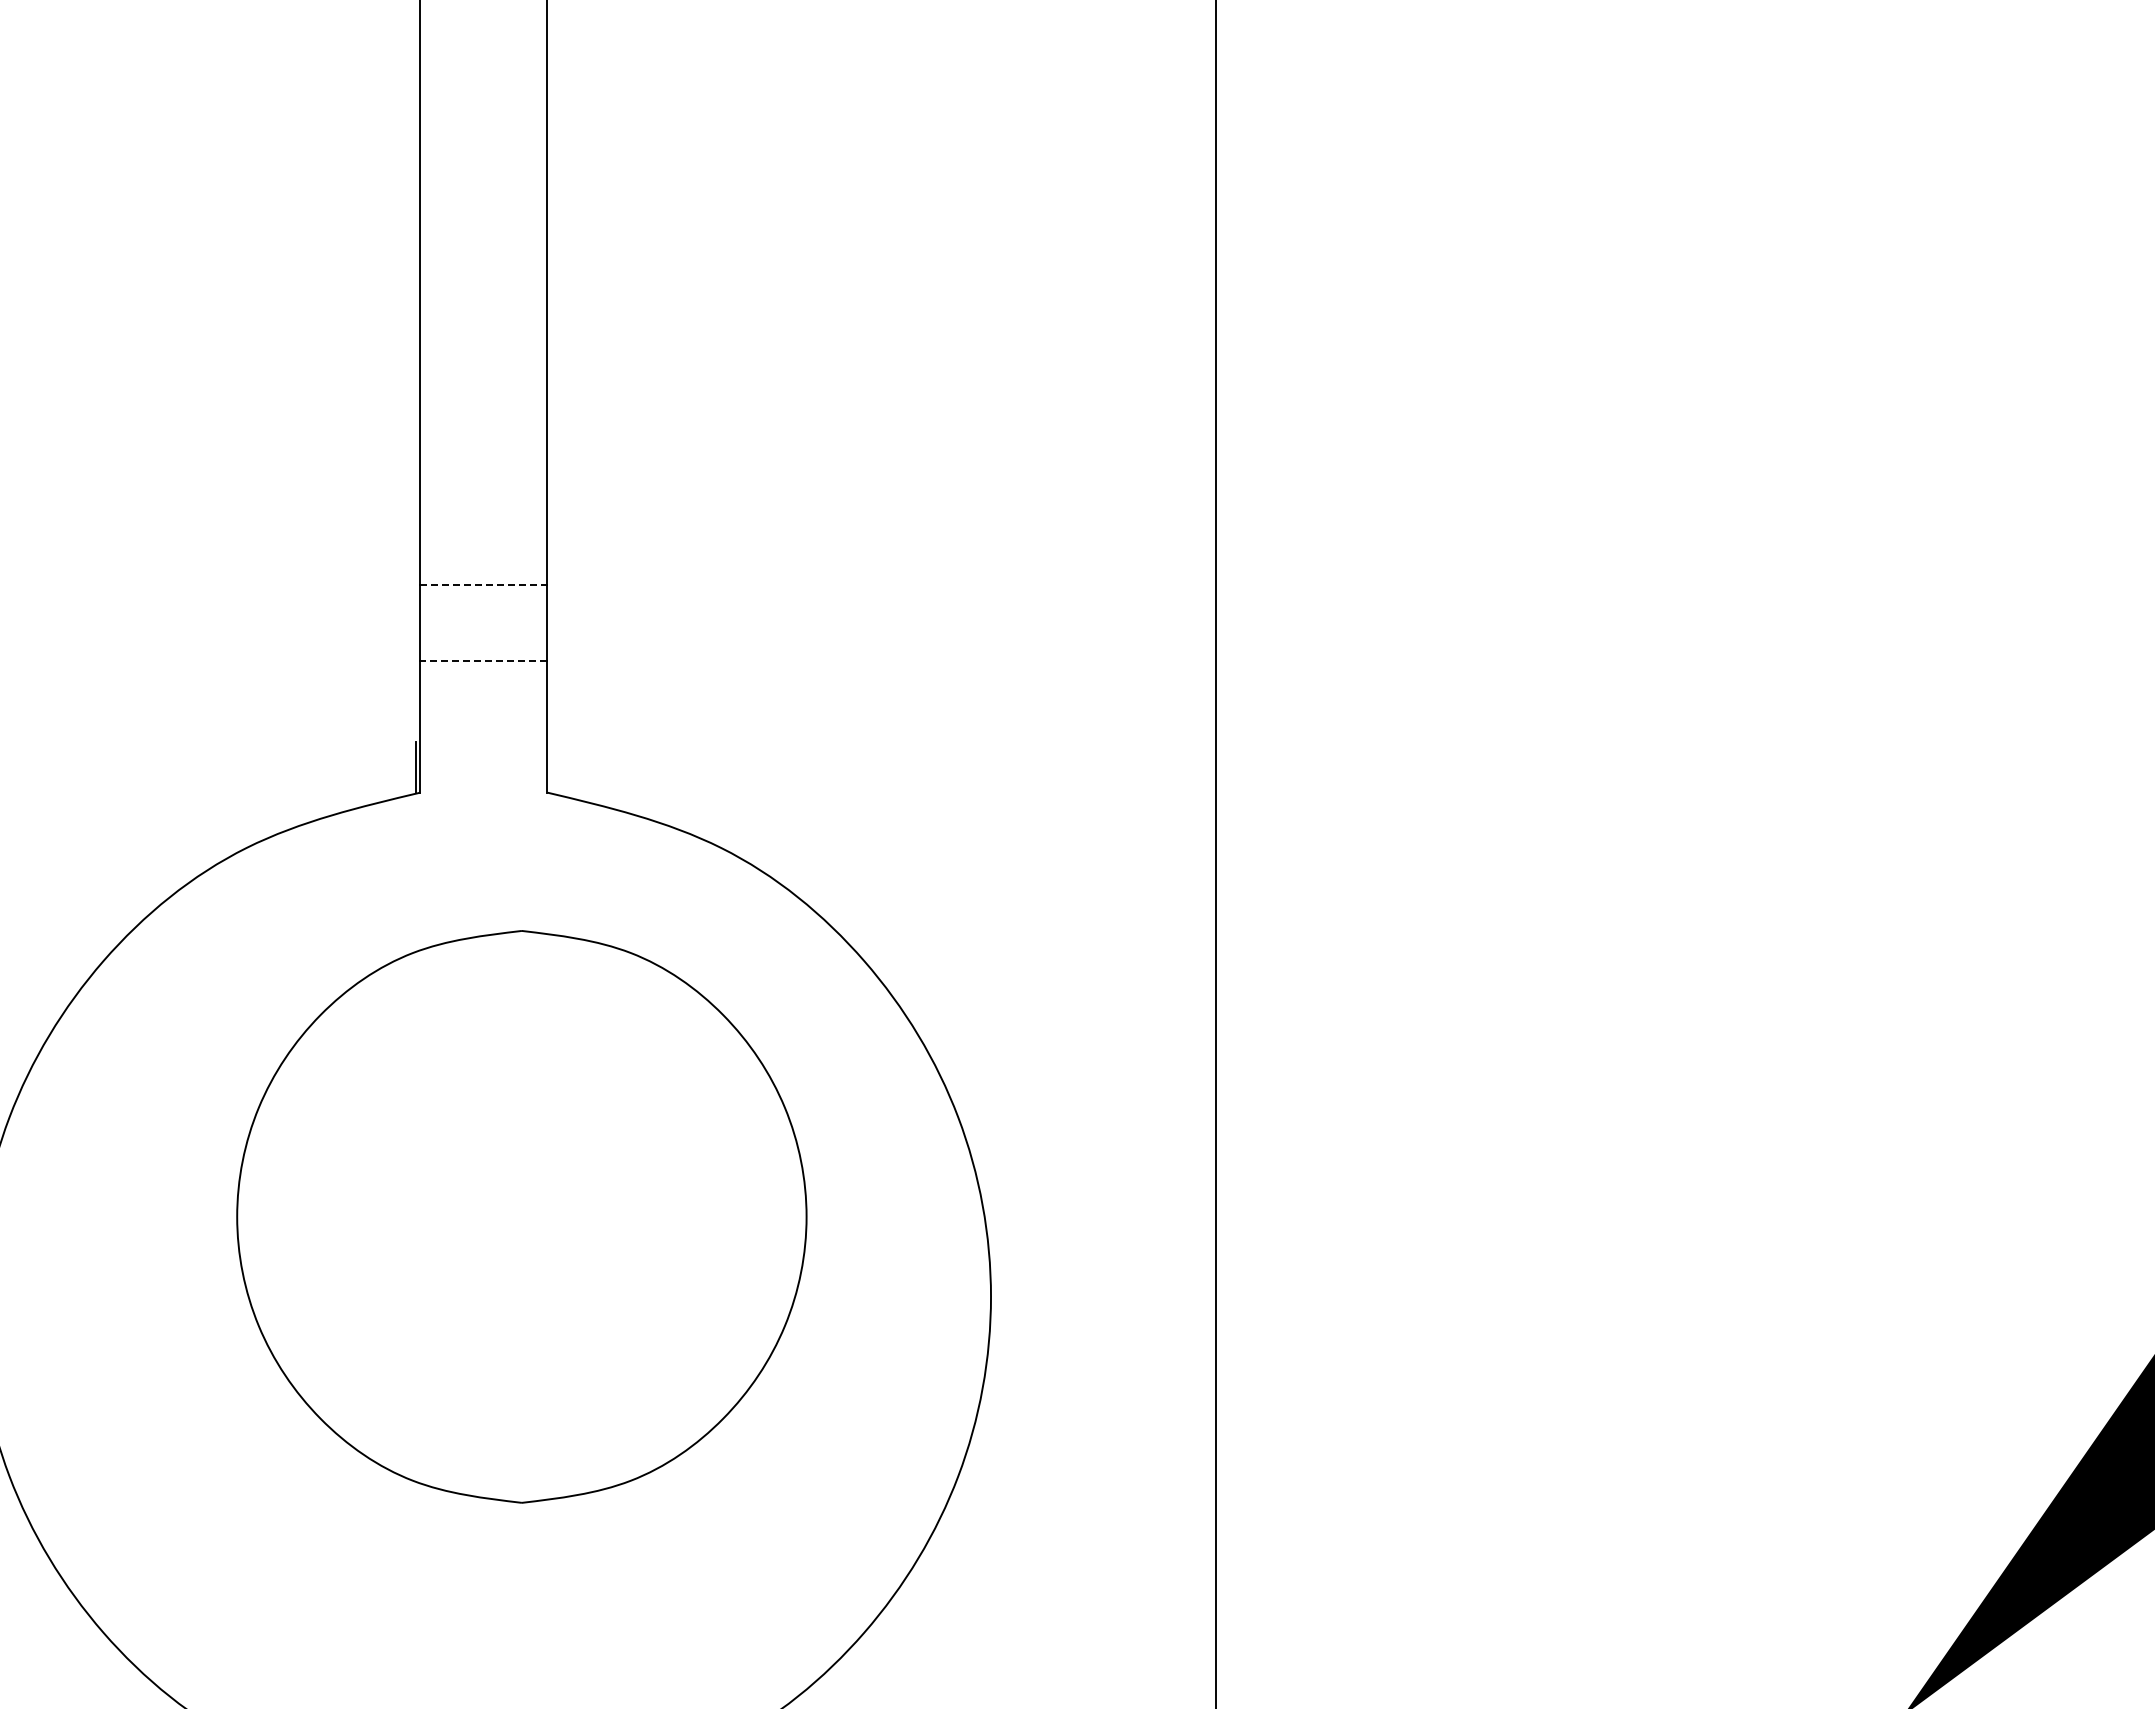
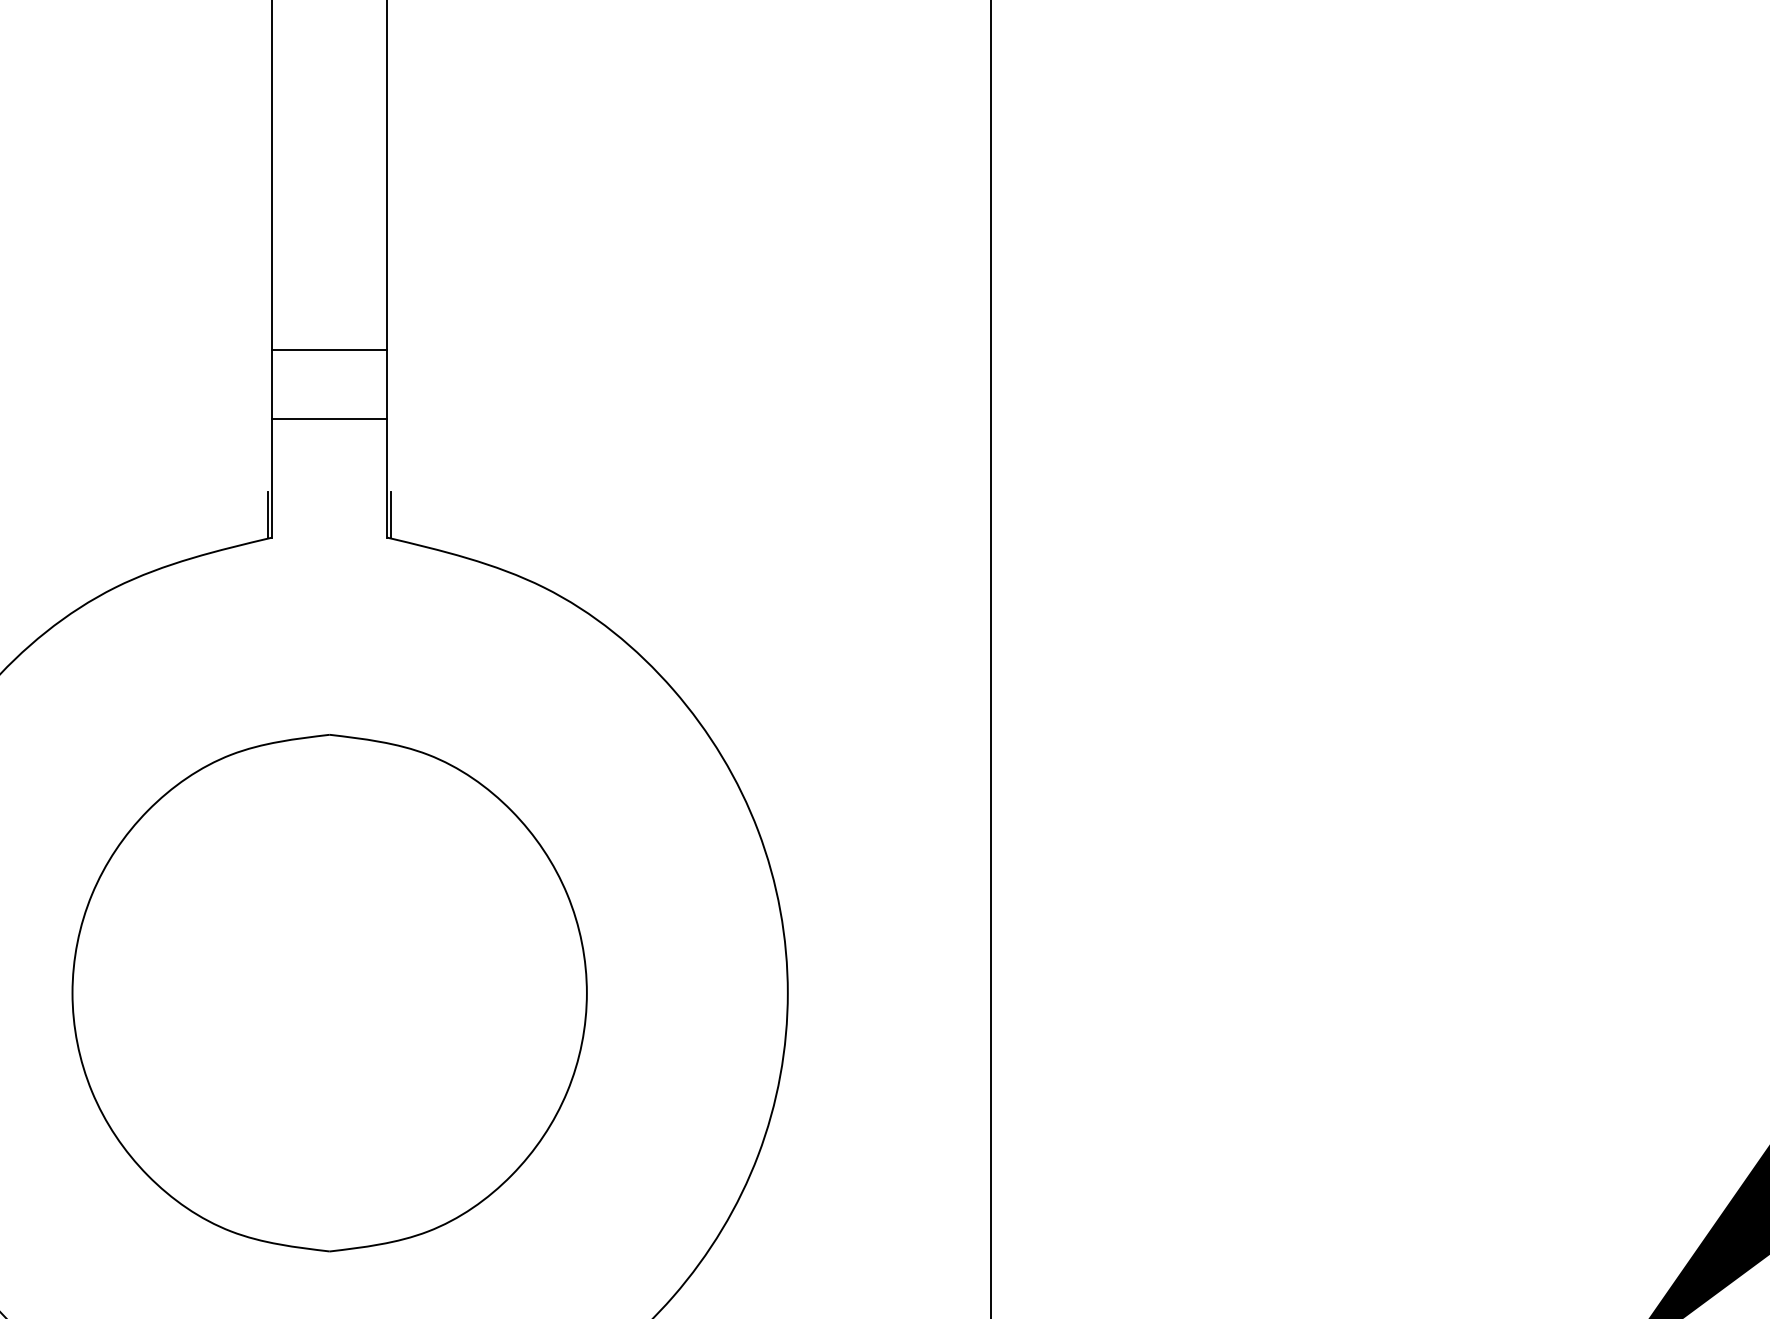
line: (483, 584) -> (329, 349), dashed -> solid
line: (483, 661) -> (329, 419), dashed -> solid
line: (551, 767) -> (390, 514), added
part: (521, 1216) -> (329, 992), moved

